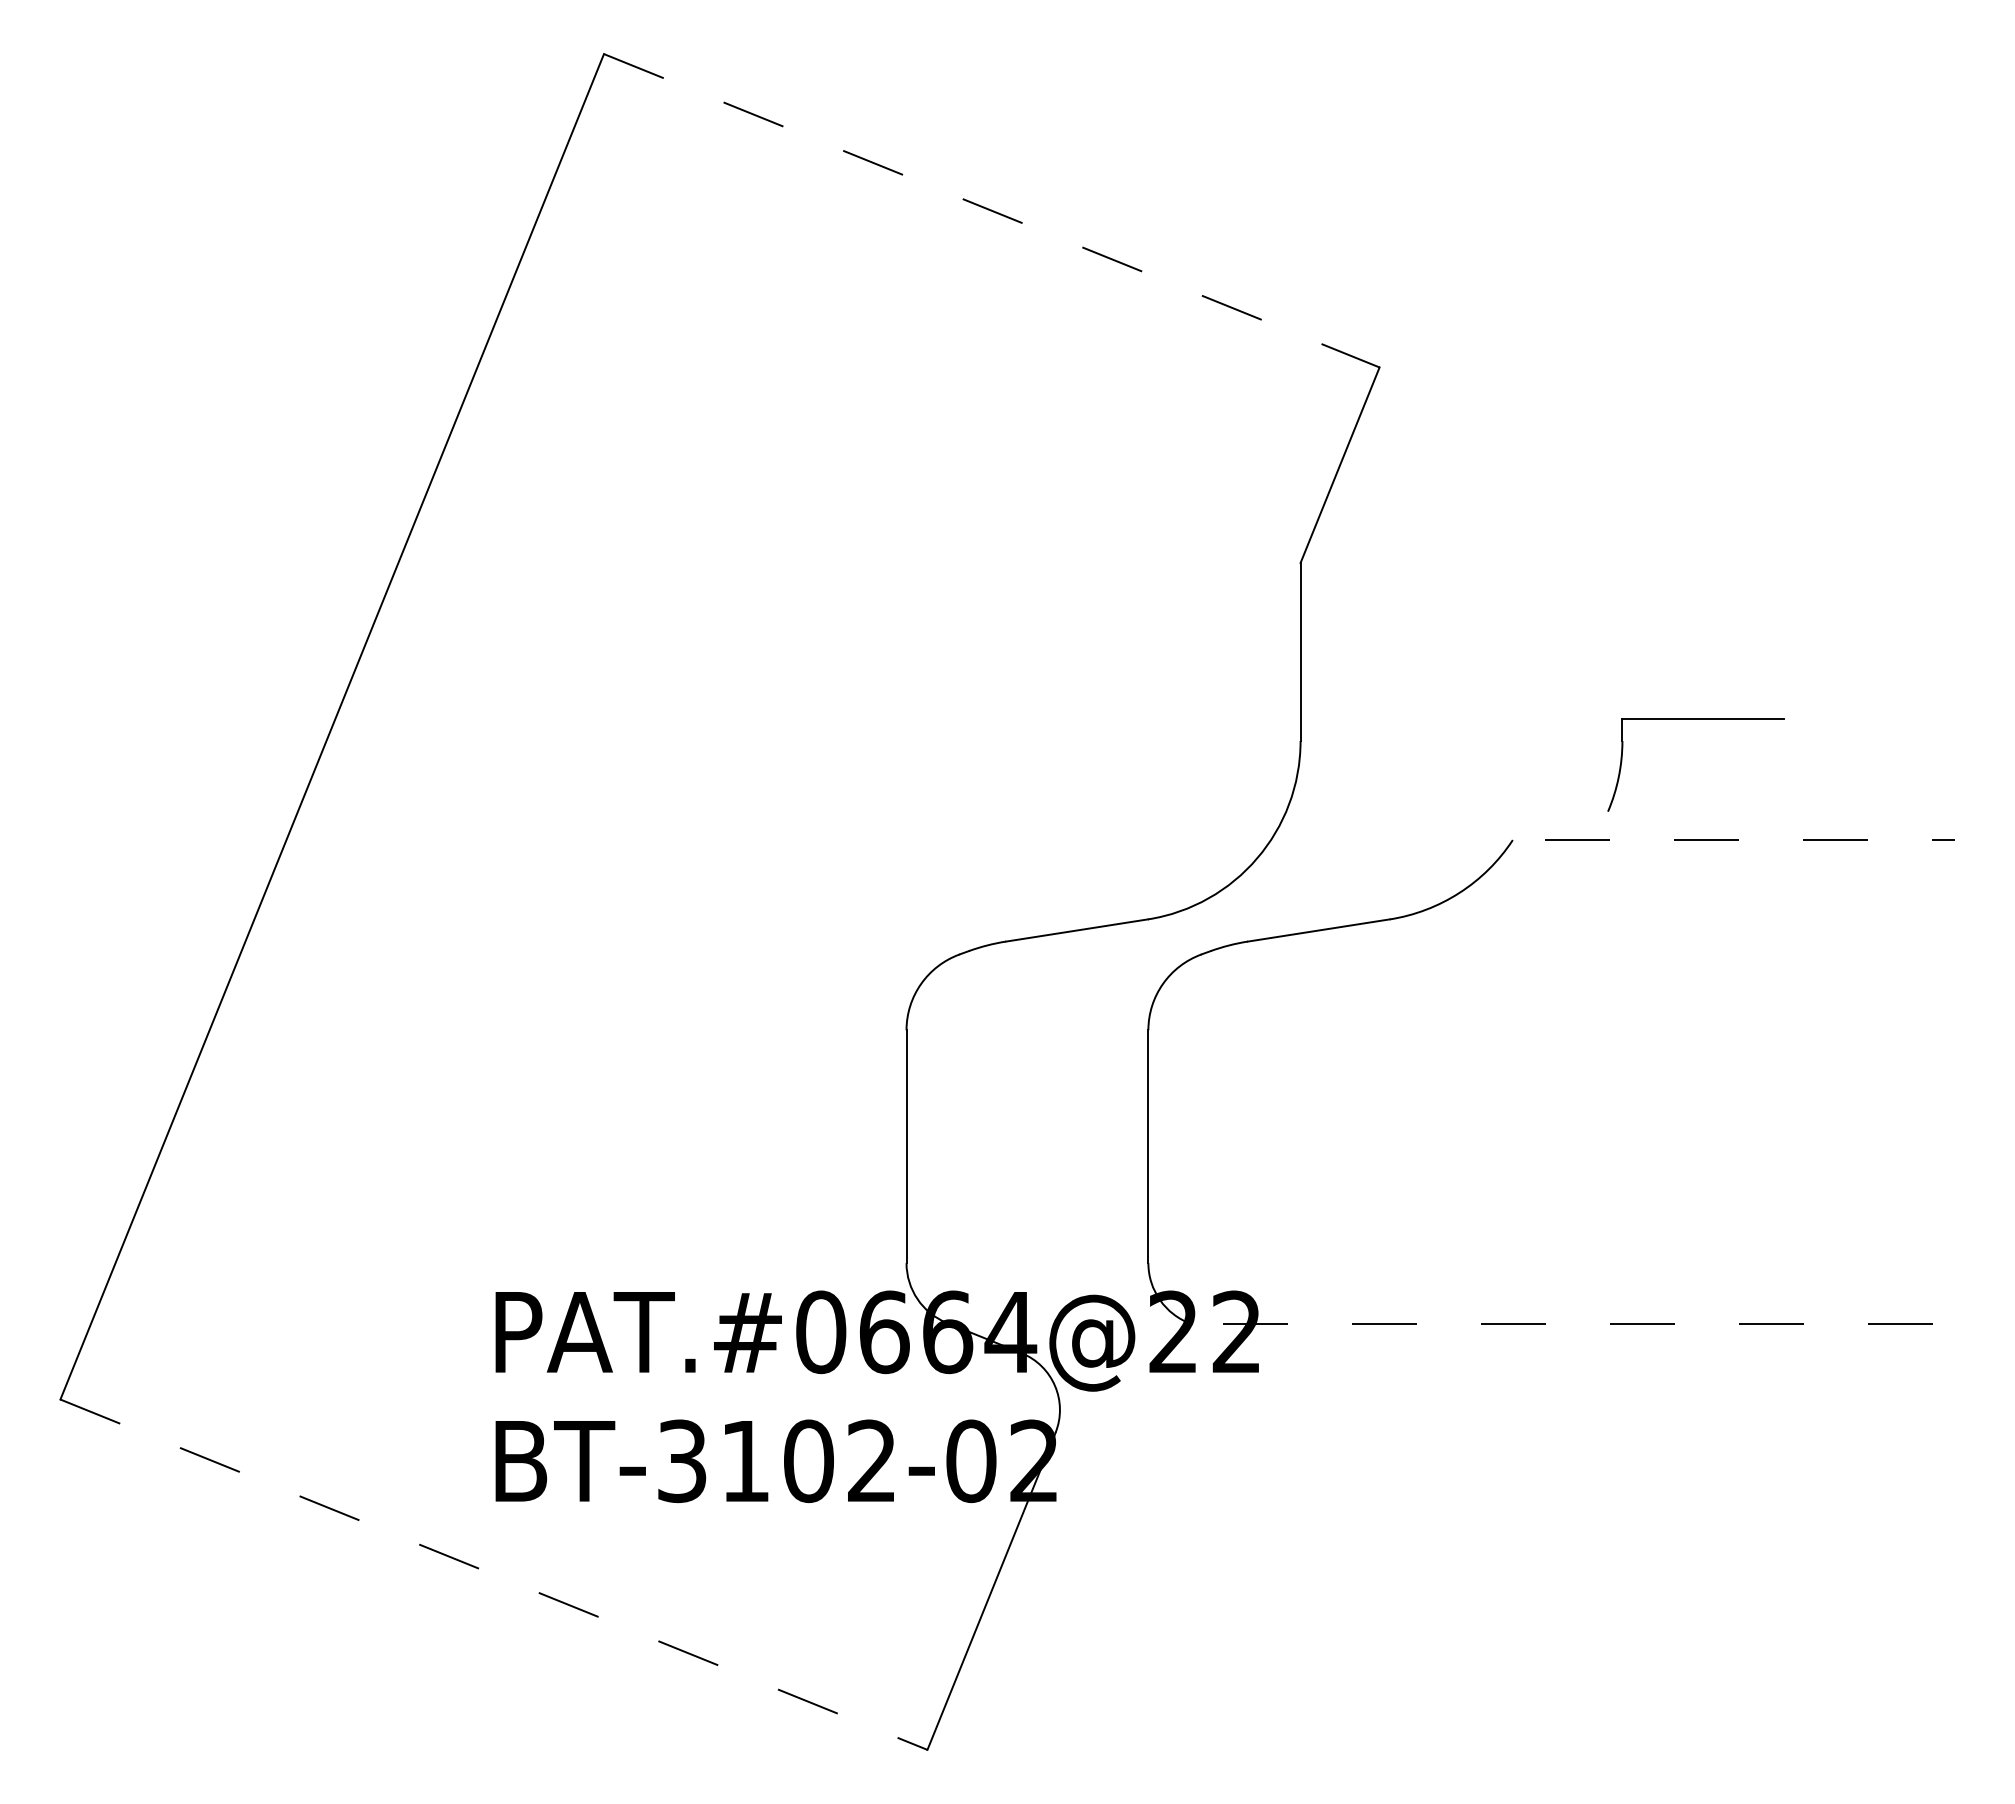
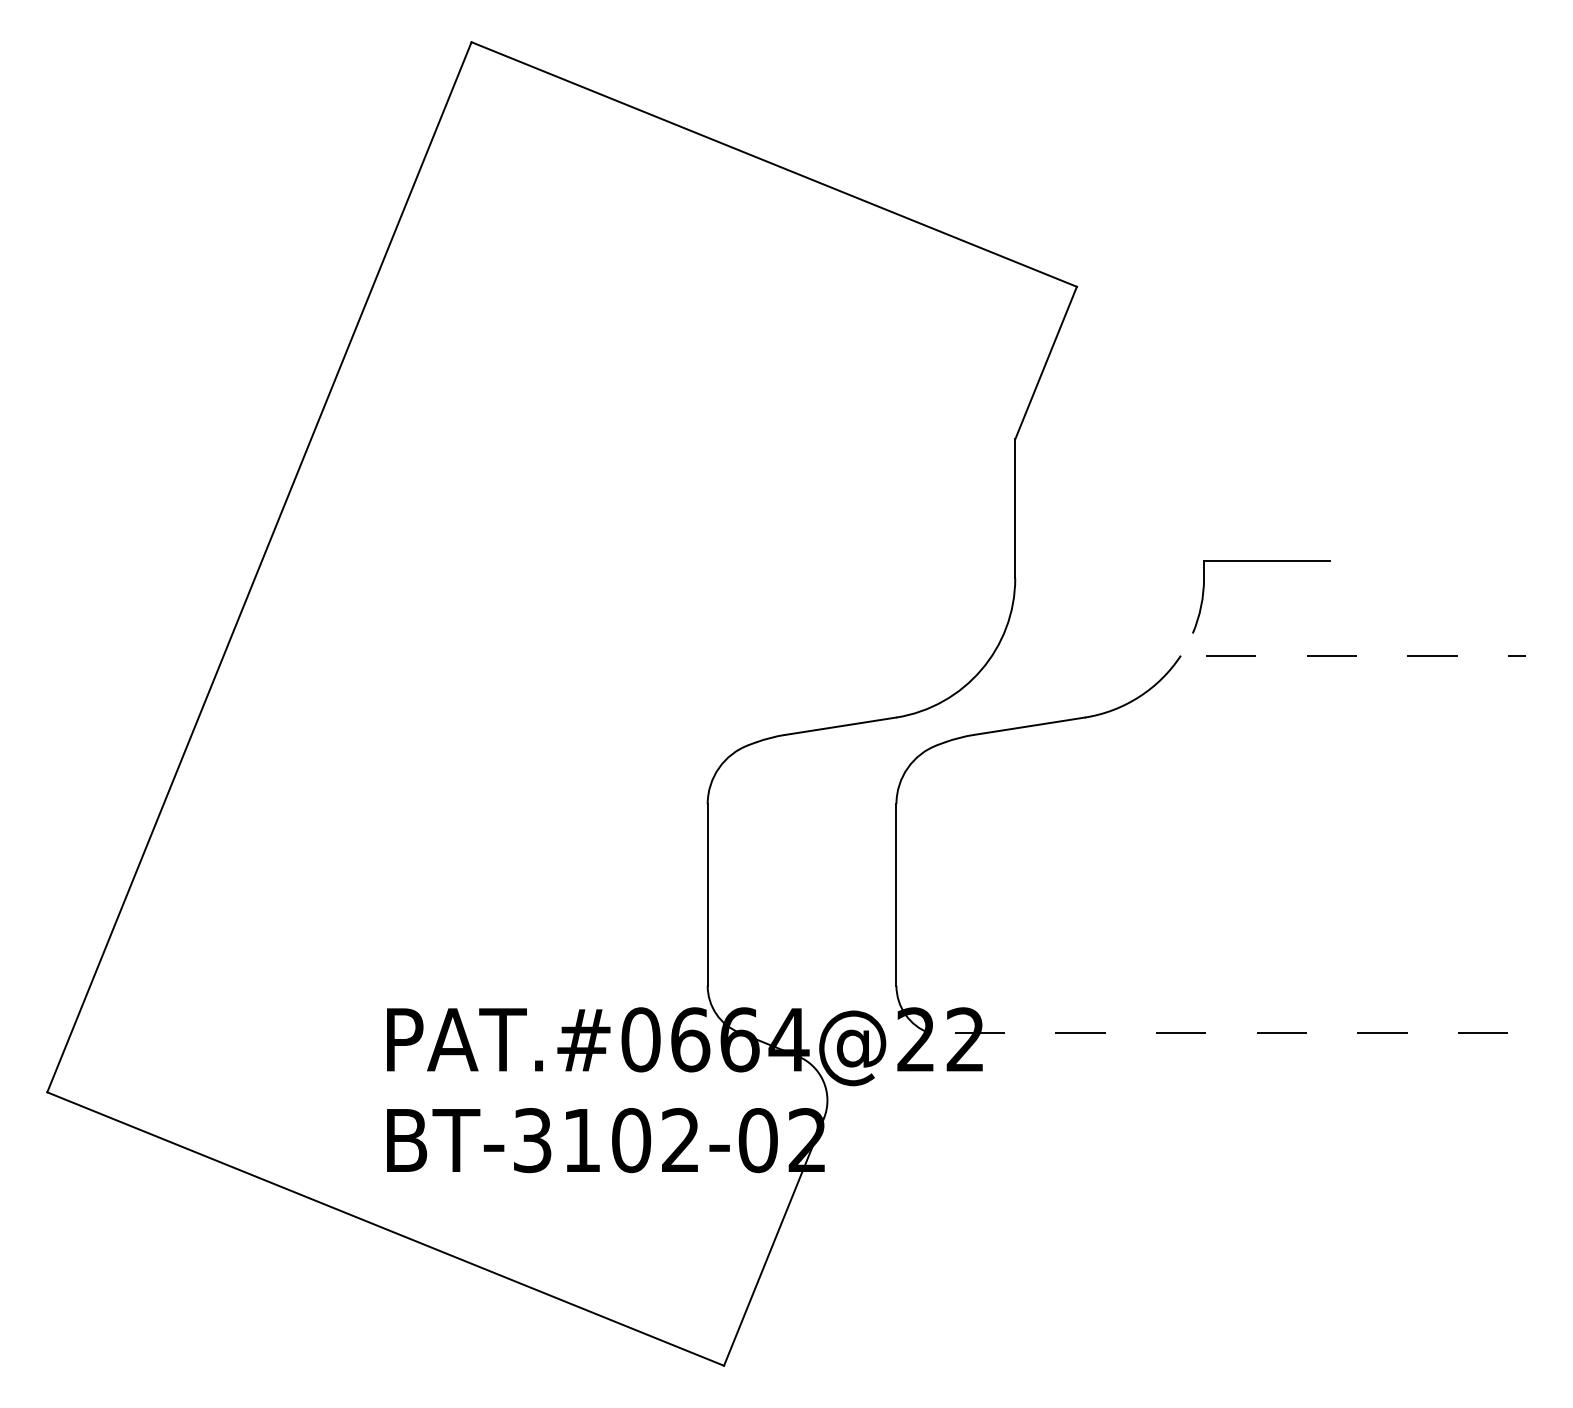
line: (992, 210) -> (774, 164), dashed -> solid
part: (1695, 719) -> (1261, 561), moved
line: (493, 1574) -> (385, 1228), dashed -> solid

